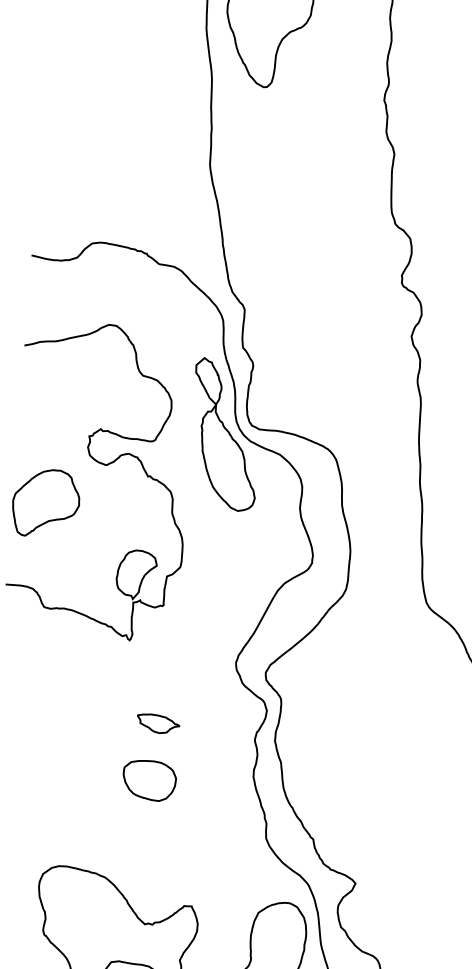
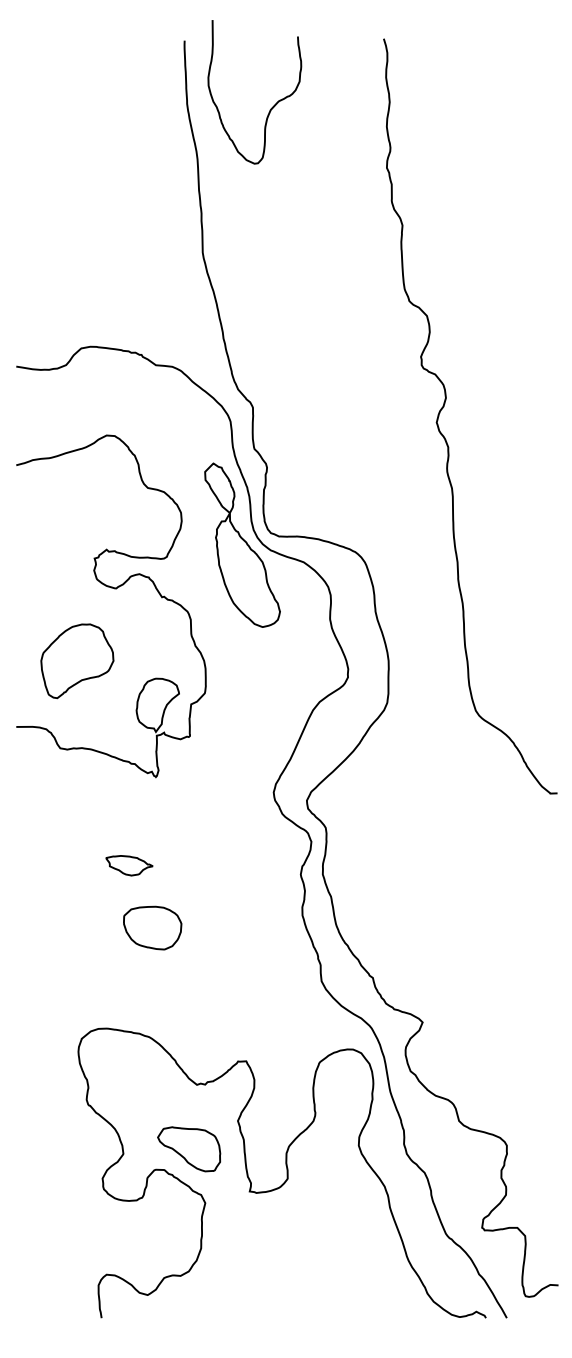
part: (46, 503) -> (77, 661), moved
part: (158, 723) -> (129, 865), moved
part: (149, 780) -> (152, 927), moved

